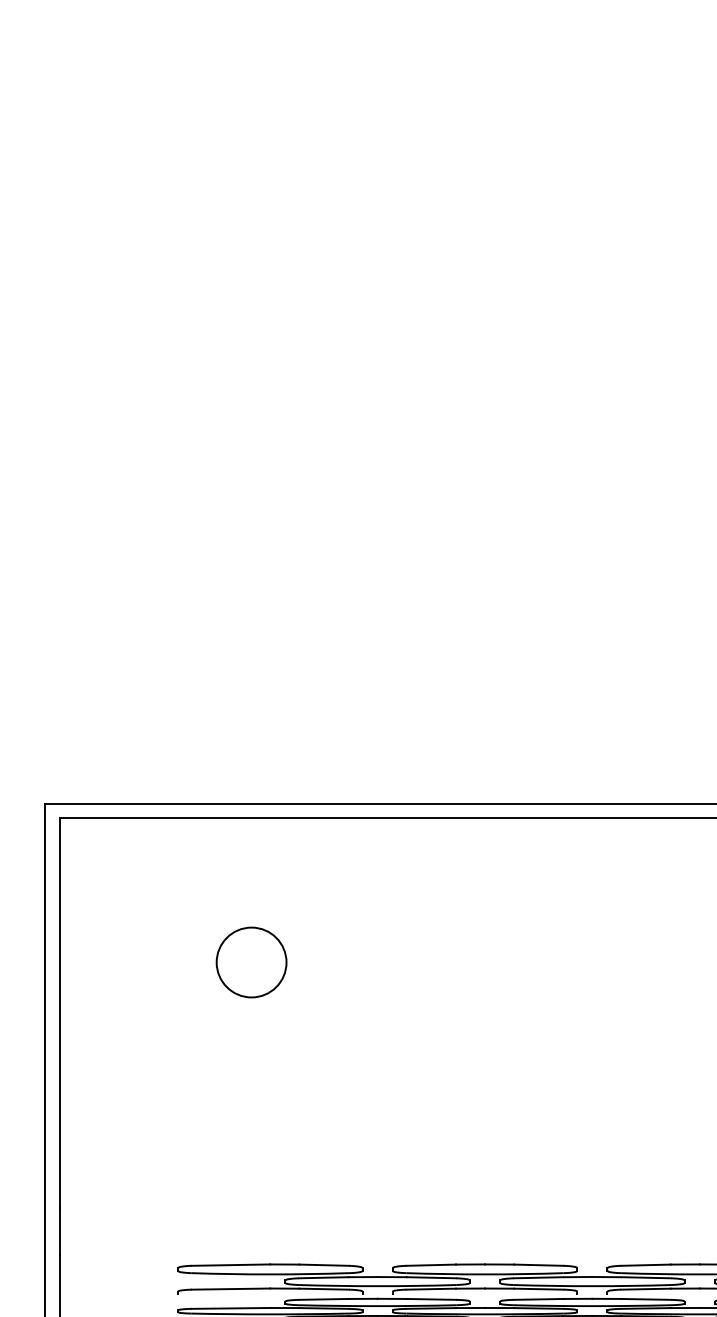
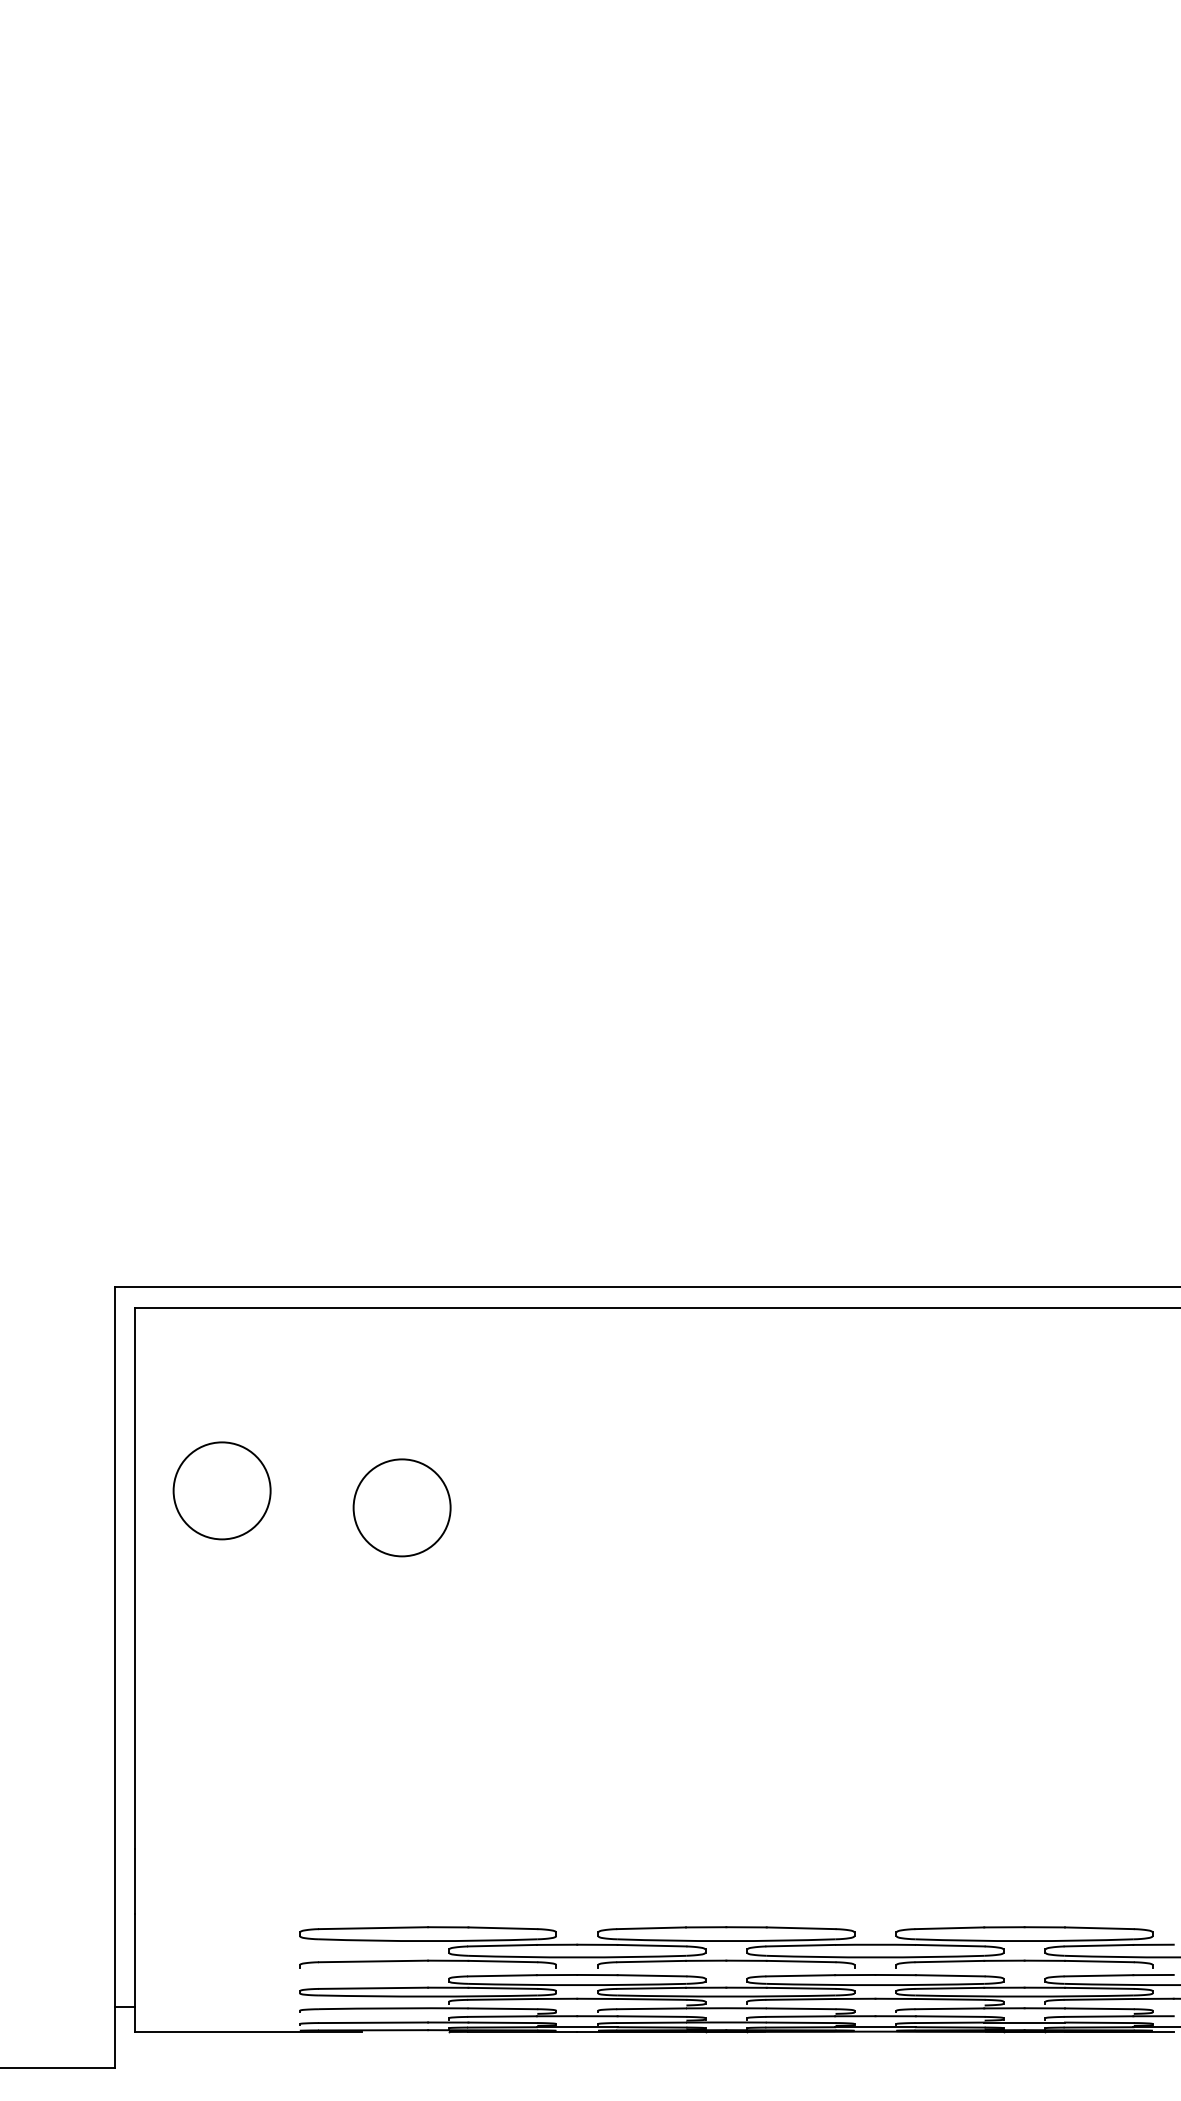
circle: (121, 950) -> (221, 1490), added

